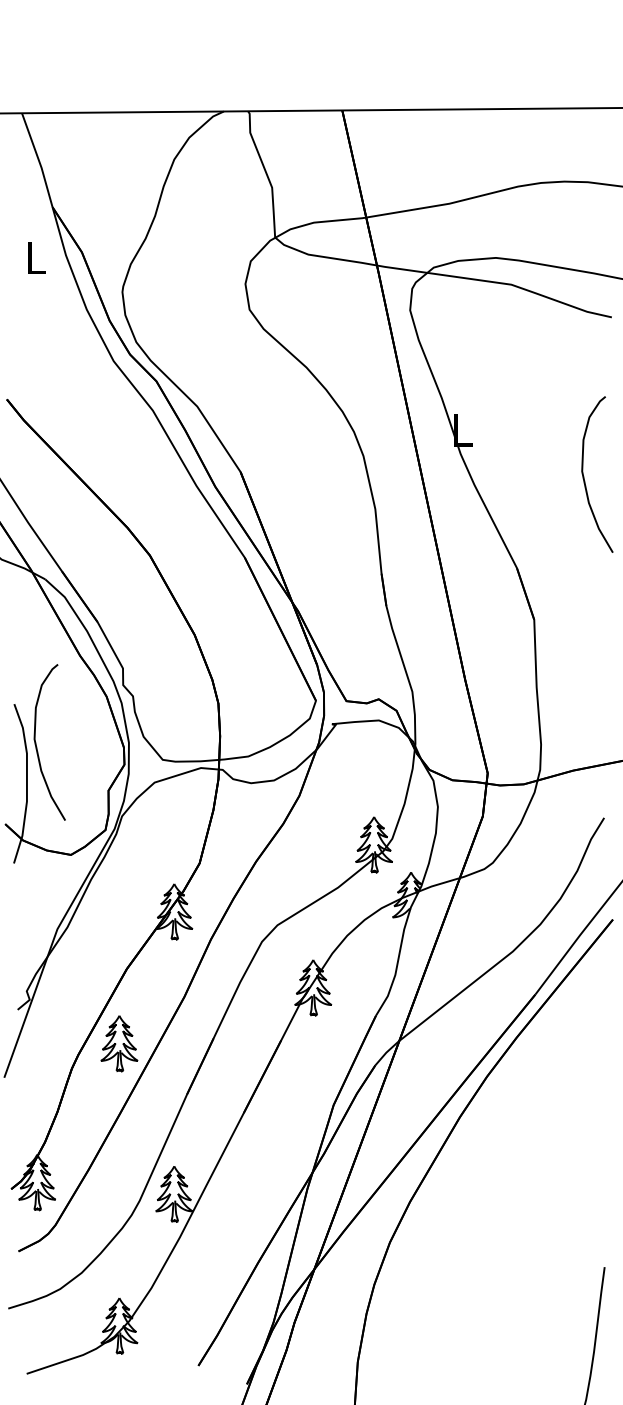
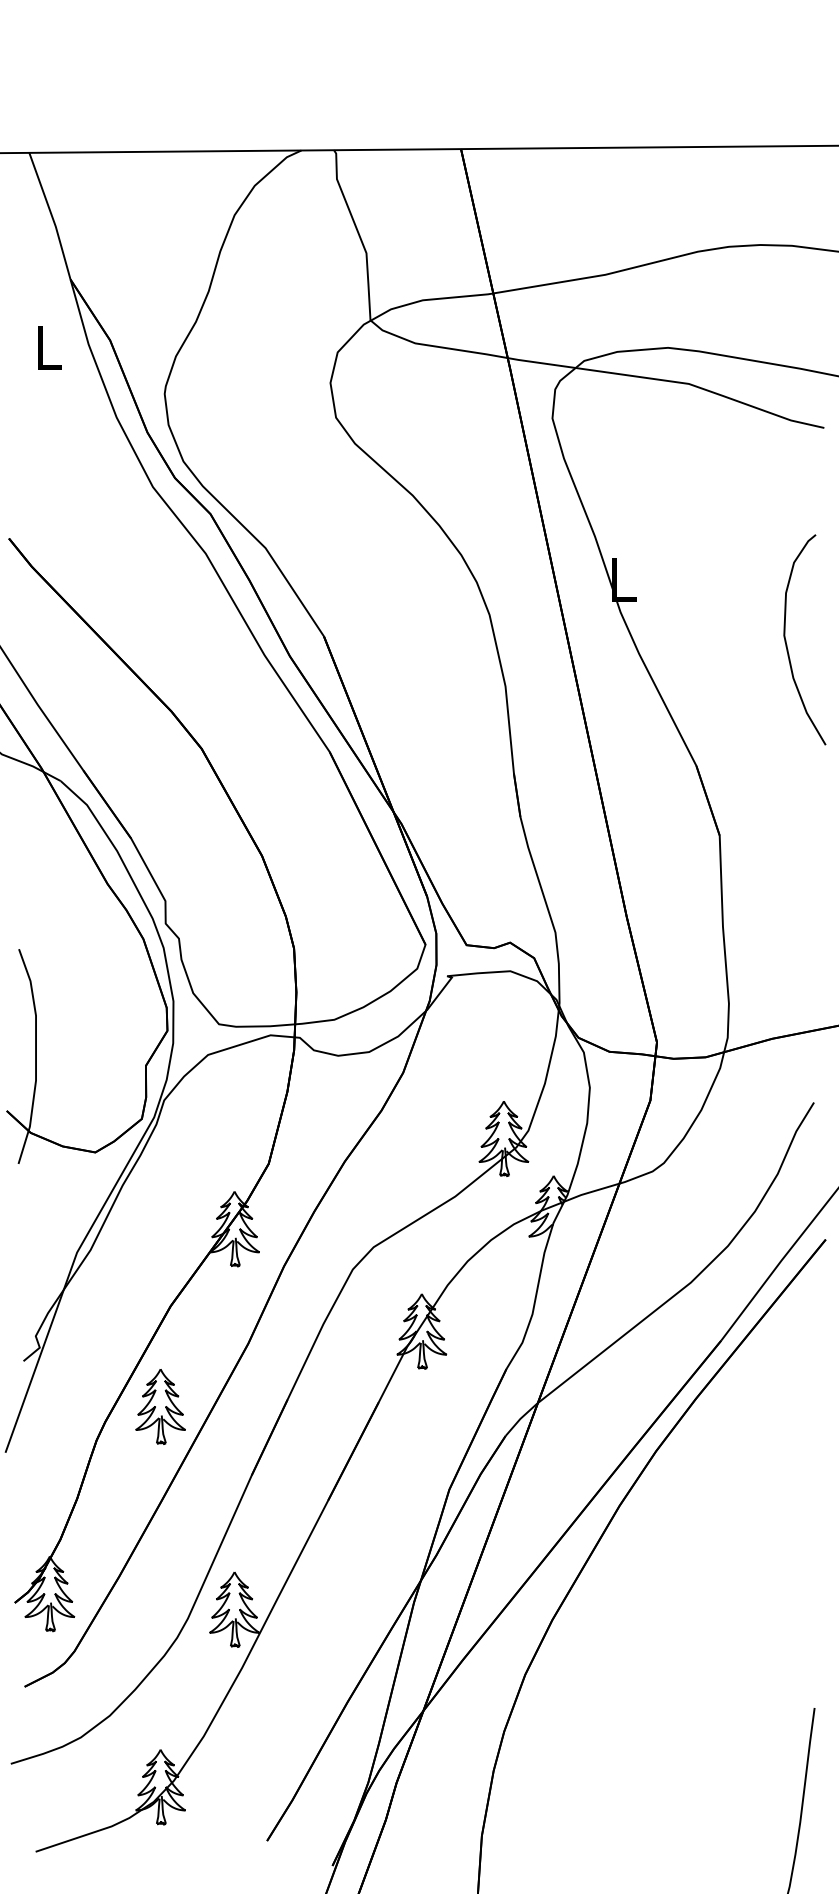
curve: (36, 745) -> (49, 1005), removed

